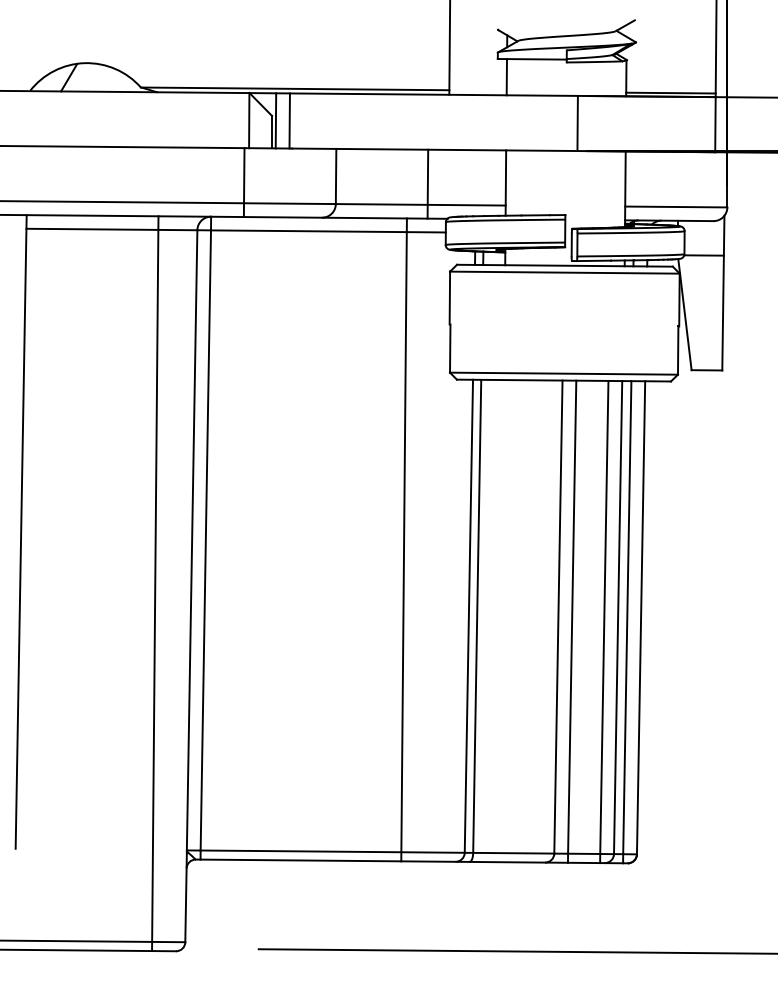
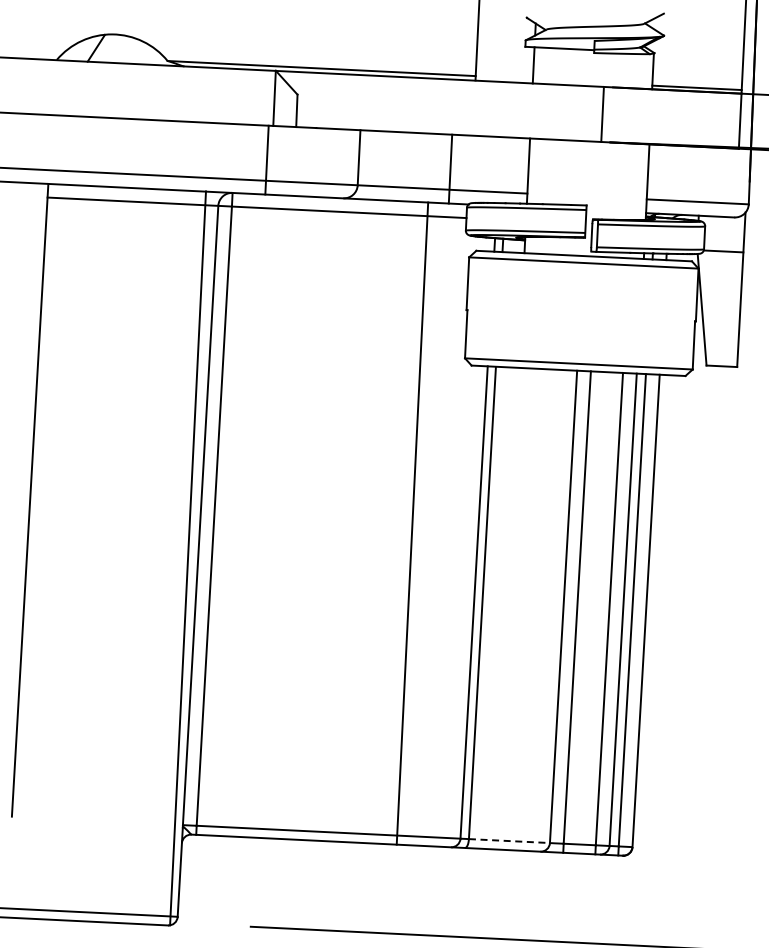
line: (275, 120) -> (300, 99), removed
line: (289, 120) -> (314, 99), removed
line: (155, 583) -> (188, 558), moved
line: (513, 853) -> (509, 841), solid -> dashed

